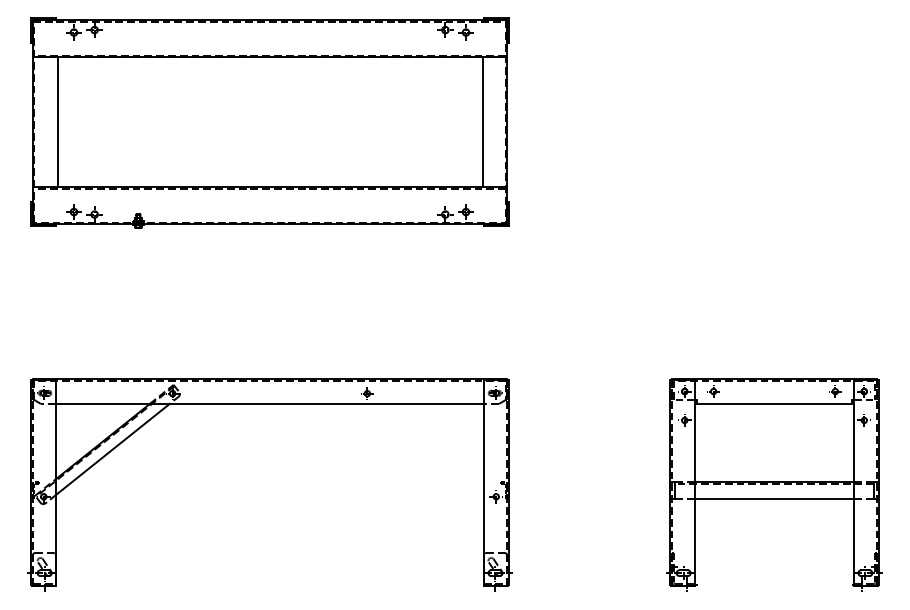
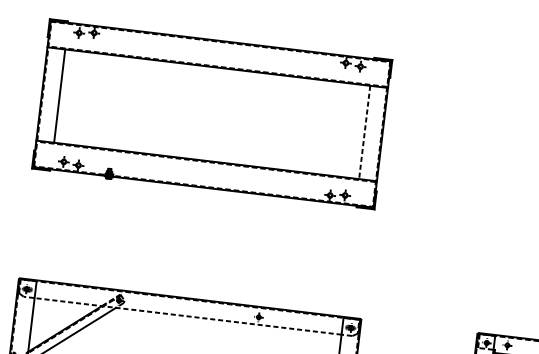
line: (482, 122) -> (364, 132), solid -> dashed
line: (270, 403) -> (188, 316), solid -> dashed

